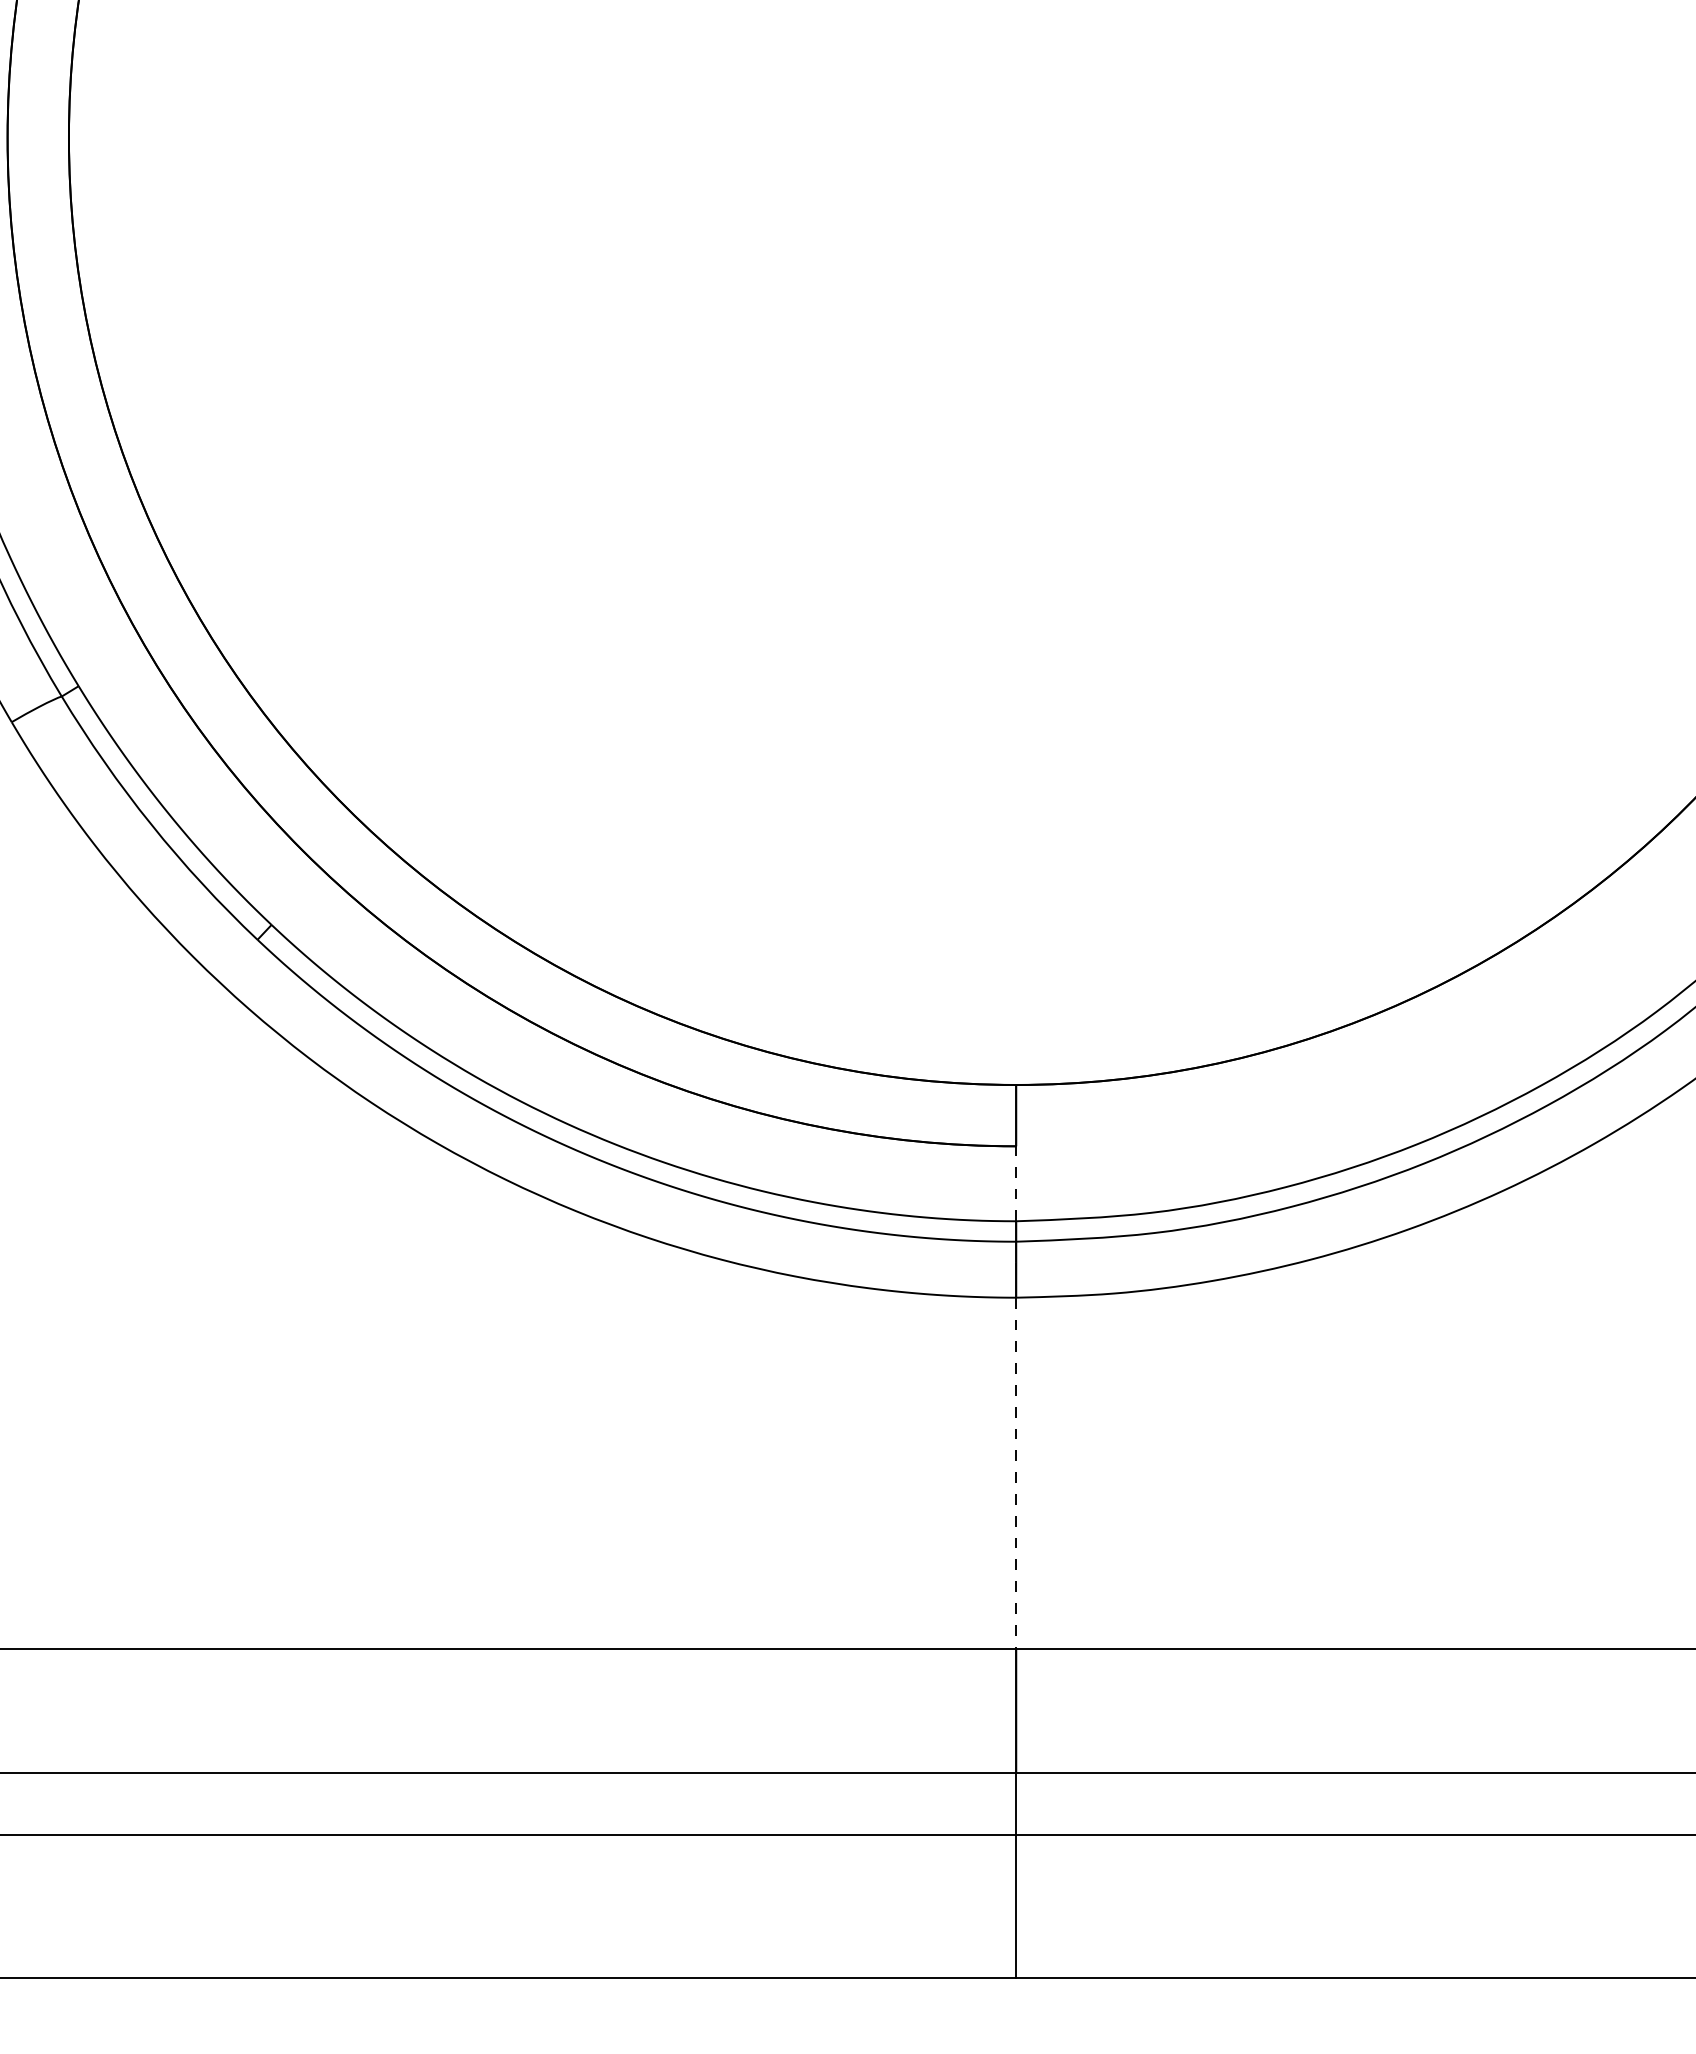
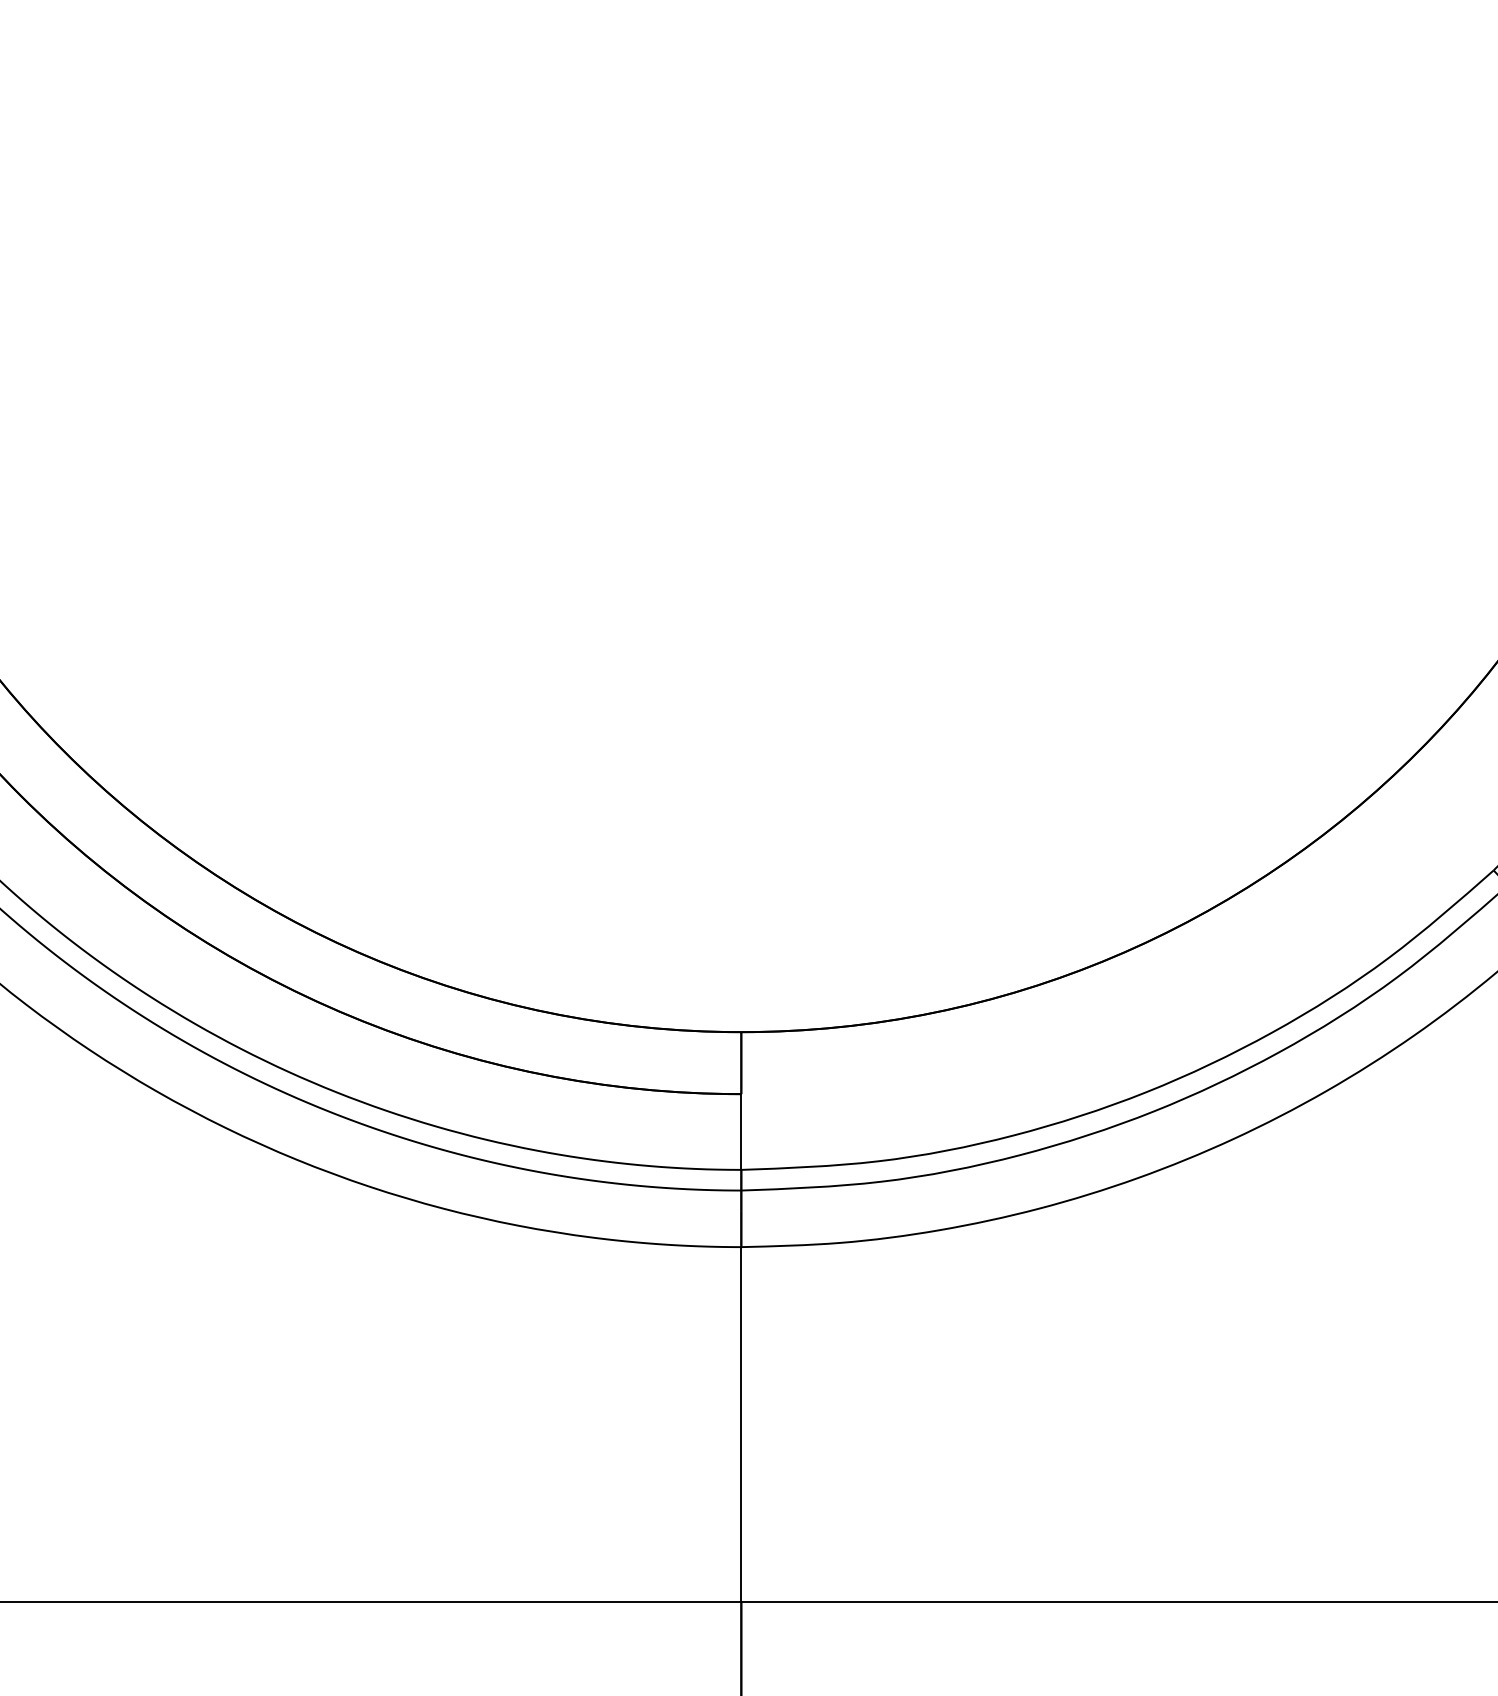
line: (1016, 1183) -> (741, 1131), dashed -> solid
line: (1016, 1473) -> (741, 1424), dashed -> solid

